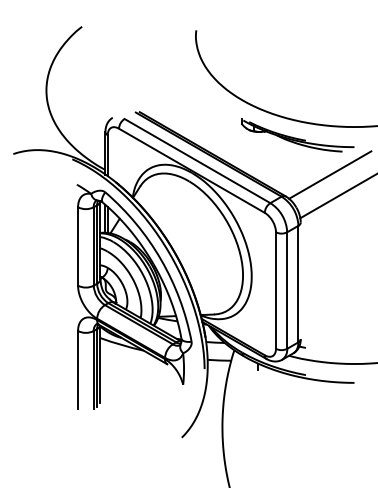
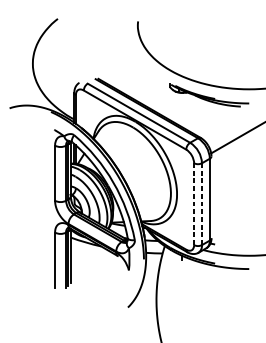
line: (330, 174) -> (232, 122), removed
line: (276, 290) -> (194, 204), solid -> dashed
line: (287, 290) -> (202, 204), solid -> dashed

